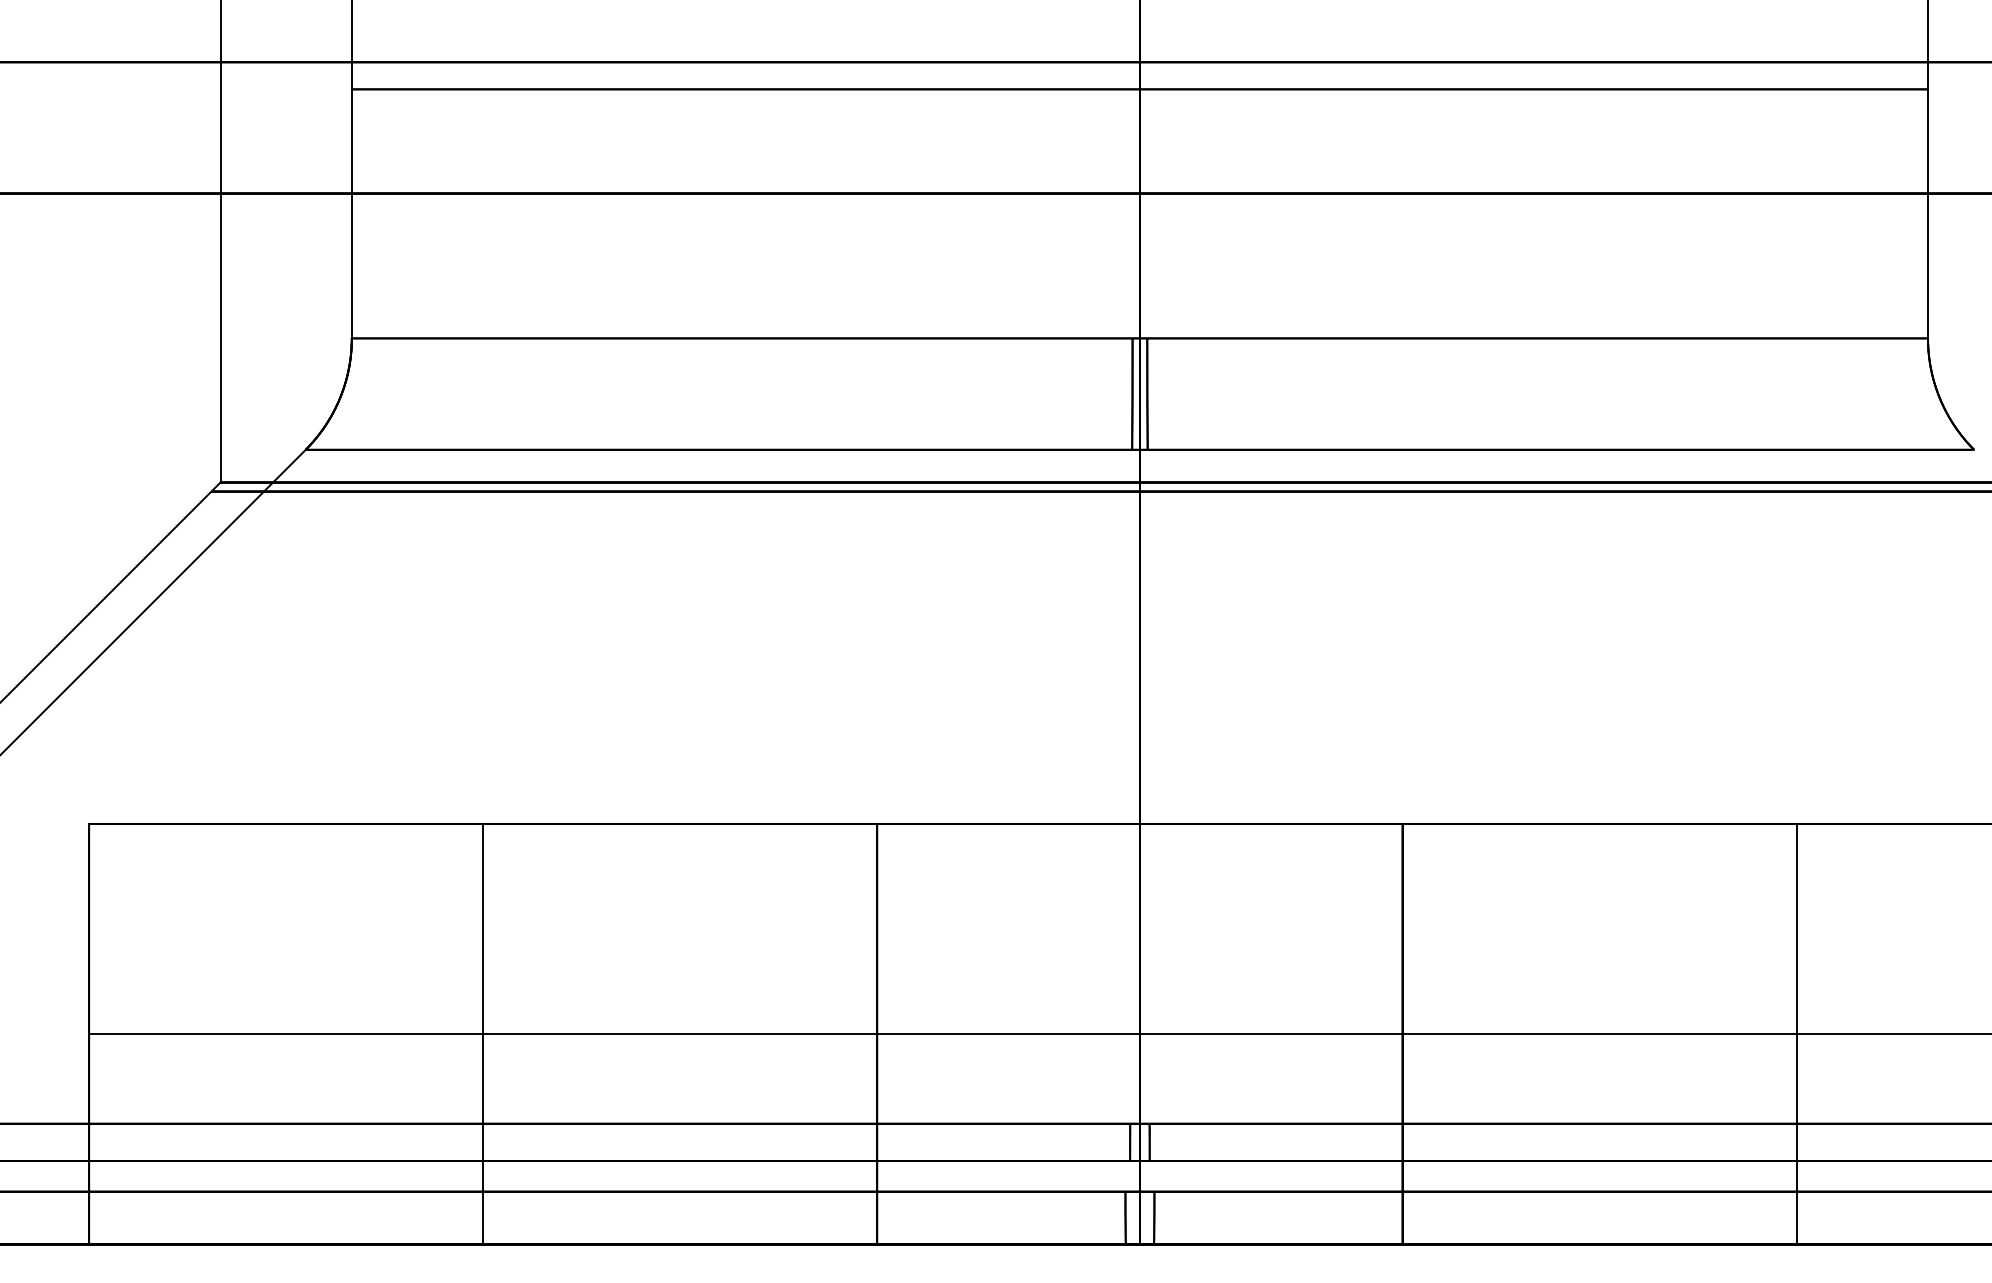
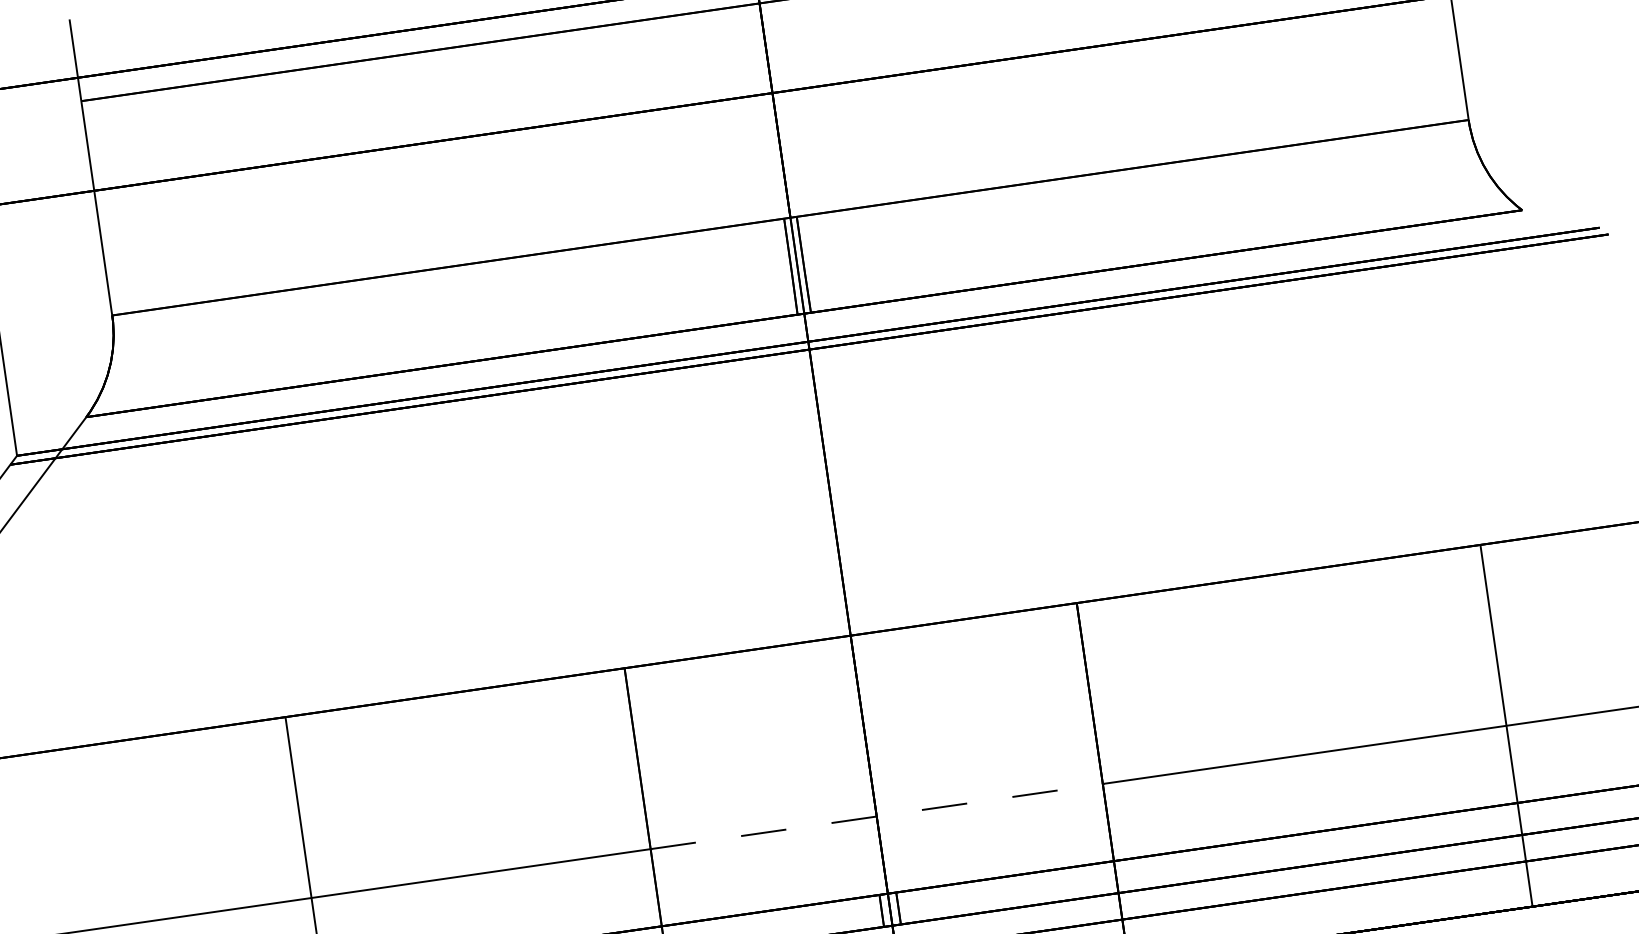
line: (1139, 1034) -> (876, 816), solid -> dashed
line: (1796, 1034) -> (1506, 726), moved

